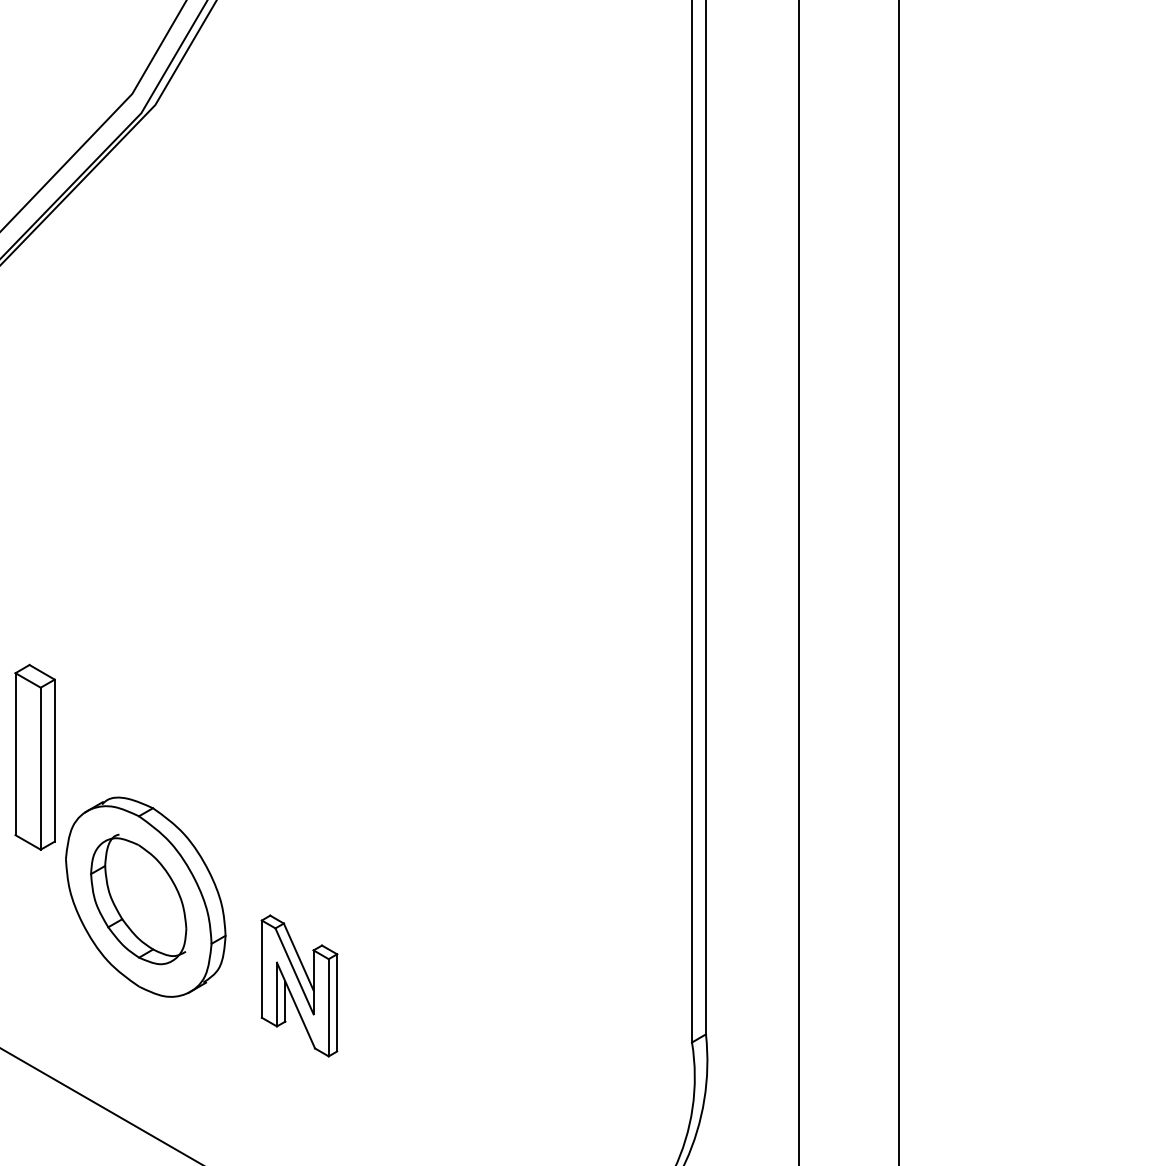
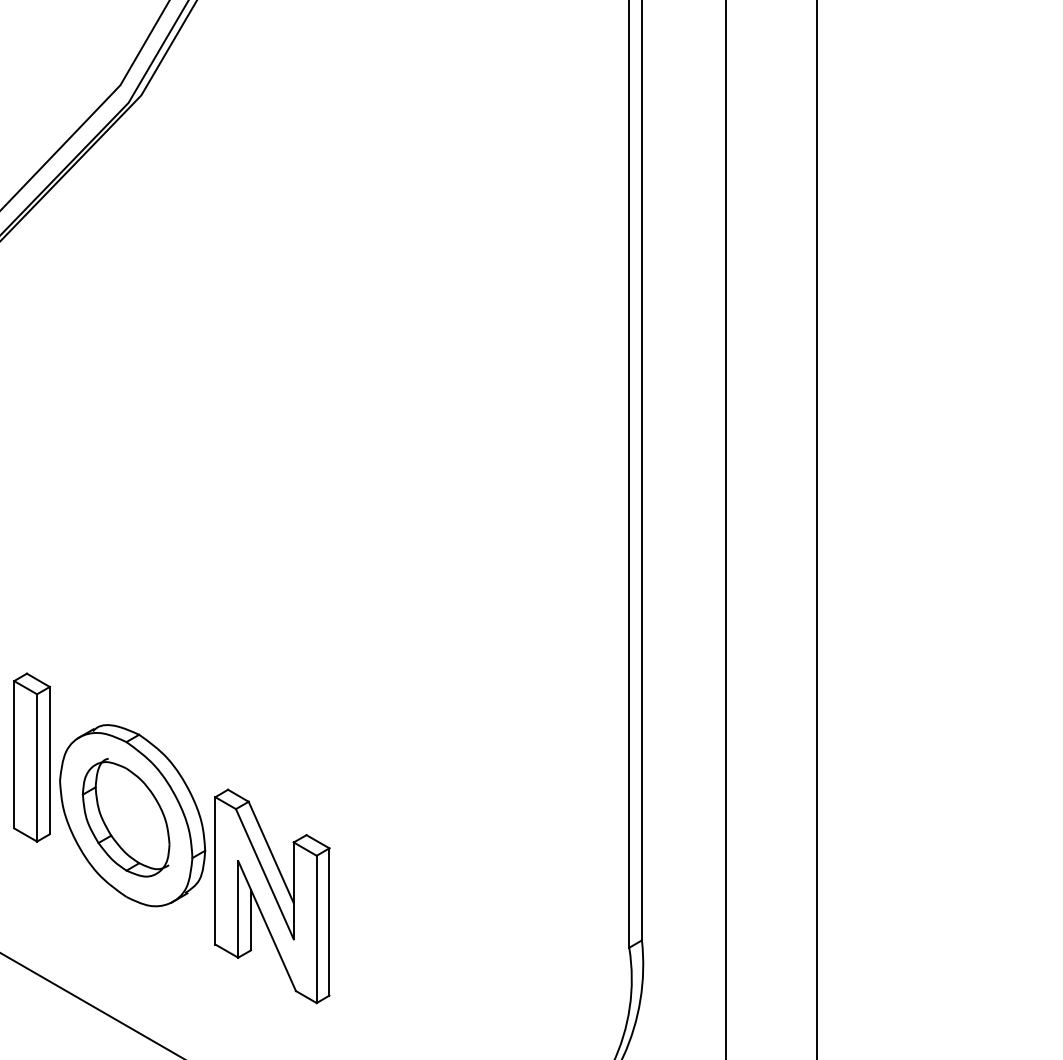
part: (34, 756) -> (31, 756), moved
part: (299, 985) -> (272, 895), size x1.67

